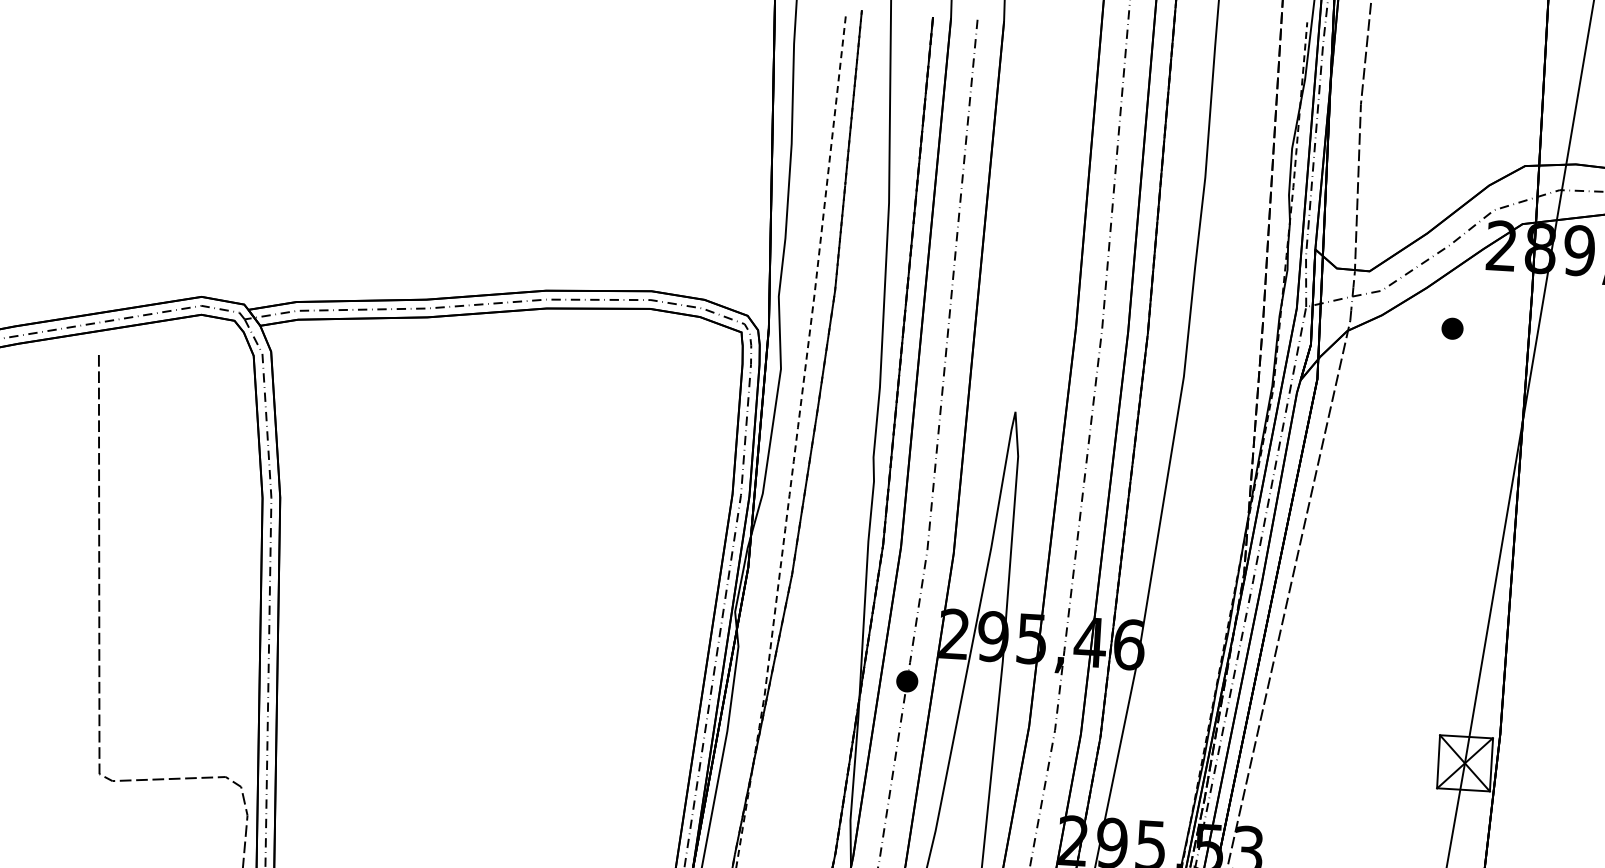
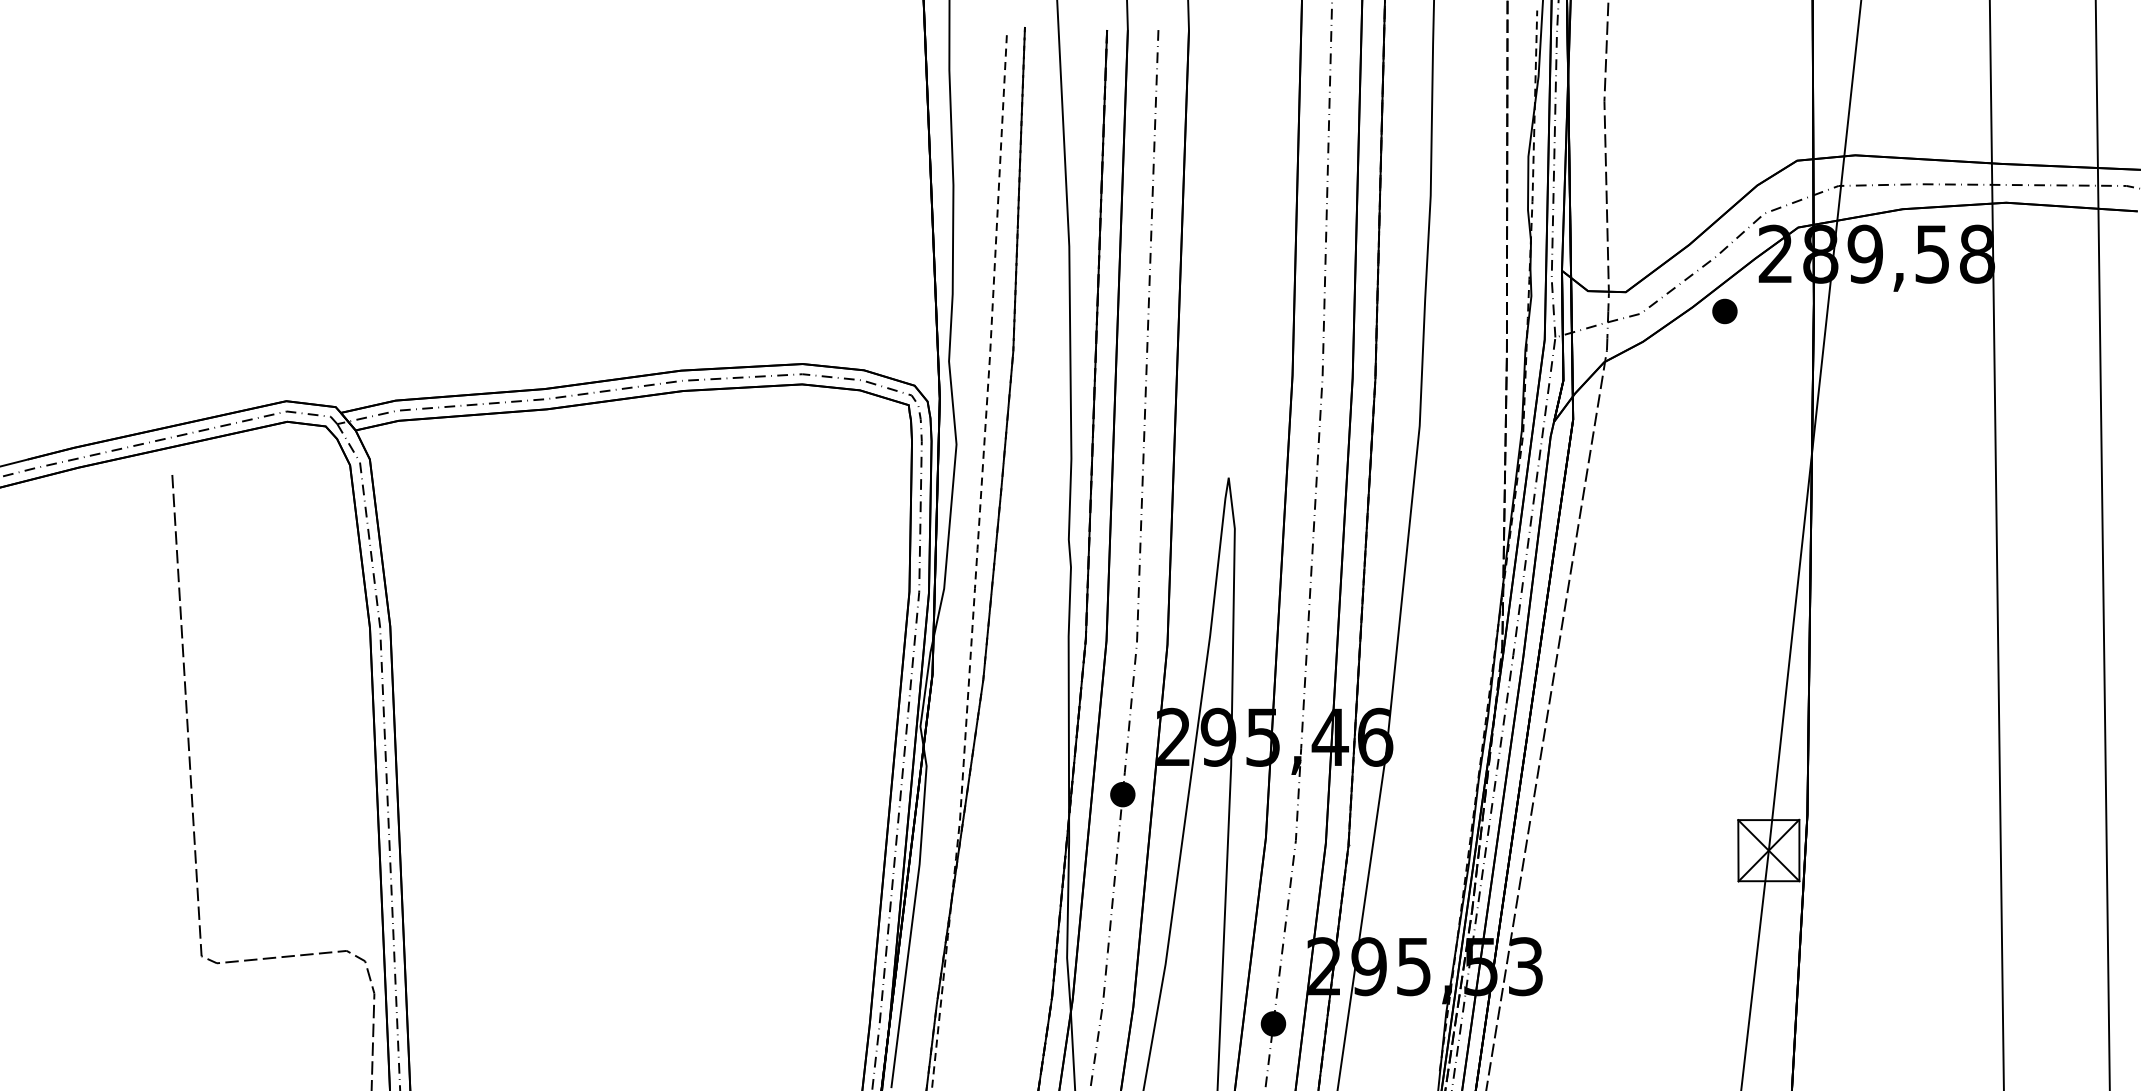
part: (1452, 328) -> (1724, 311), moved

